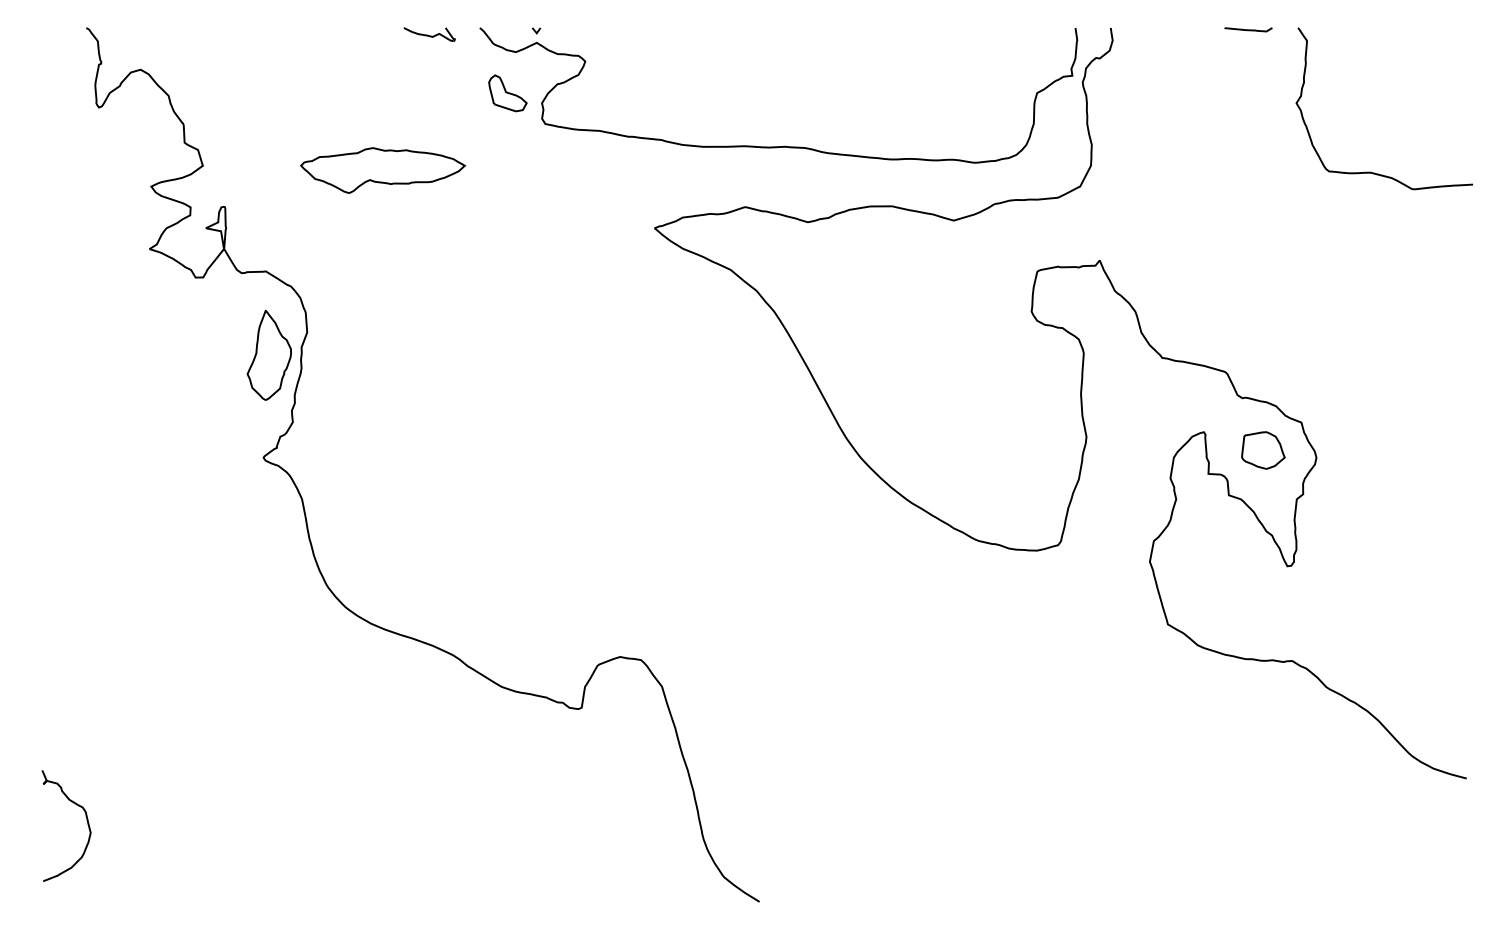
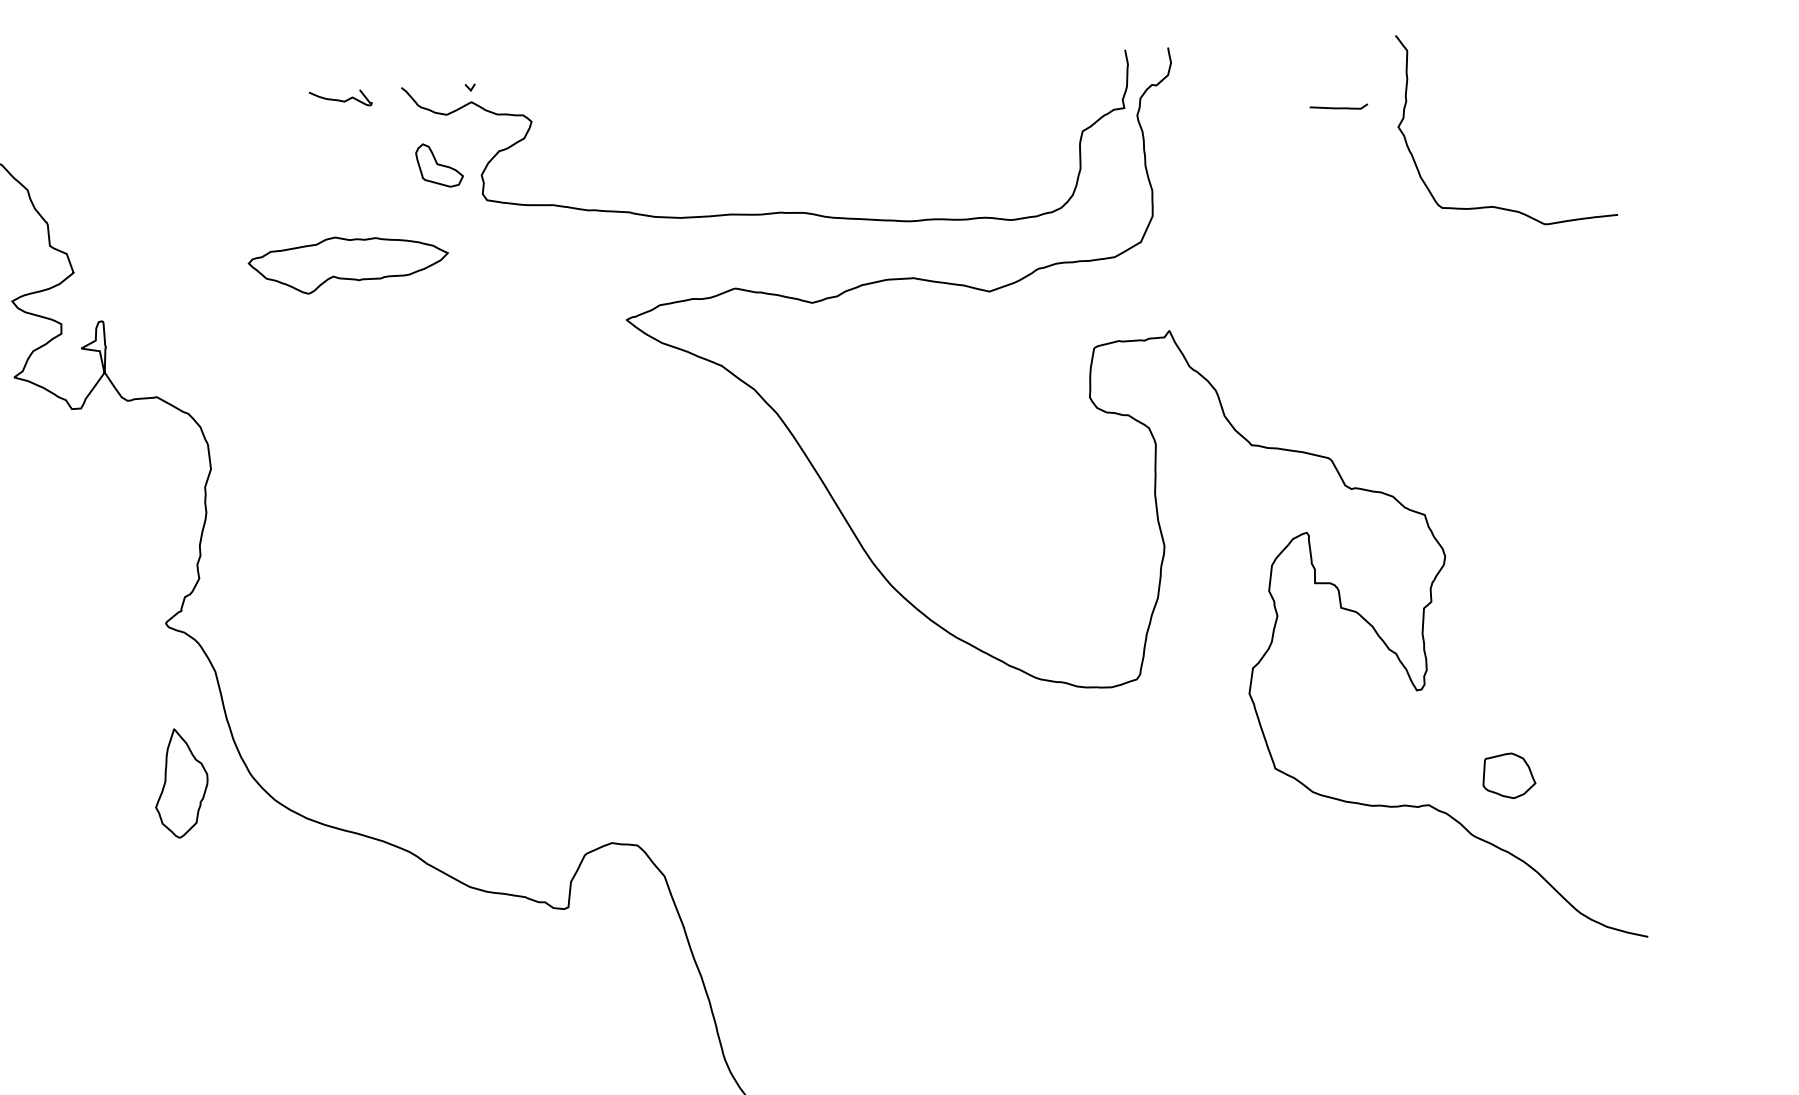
curve: (1248, 29) -> (1338, 107), moved
part: (383, 170) -> (349, 264), moved
part: (268, 354) -> (180, 782), moved
part: (1263, 450) -> (1509, 775), moved

